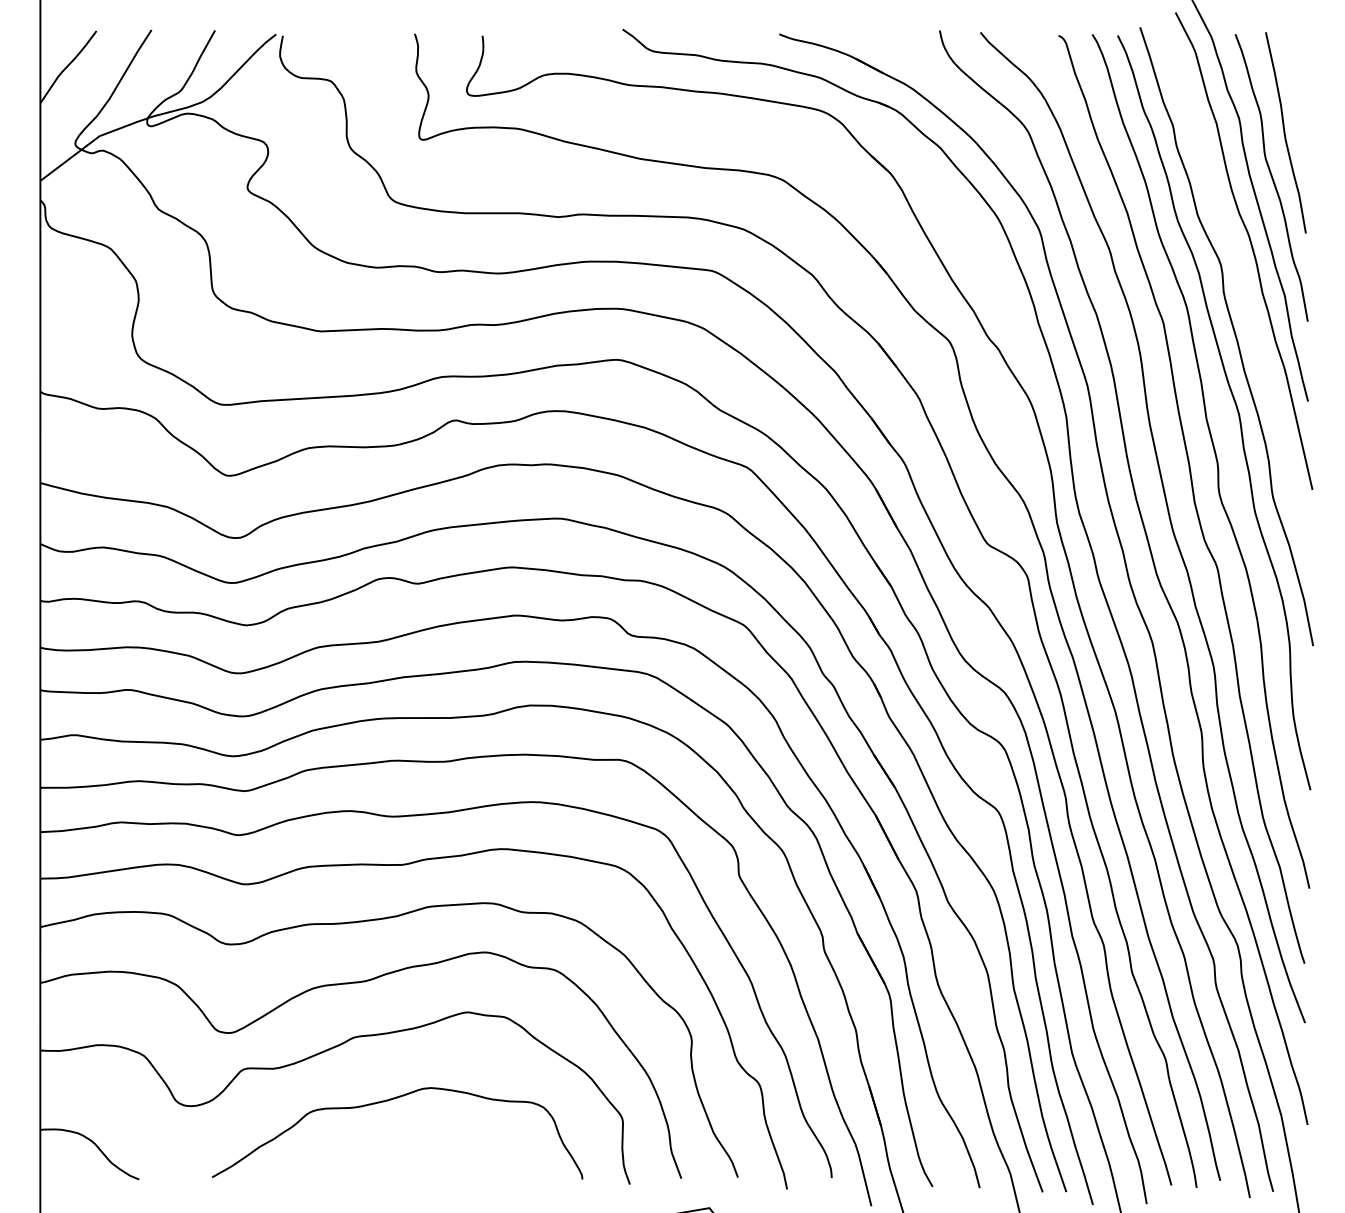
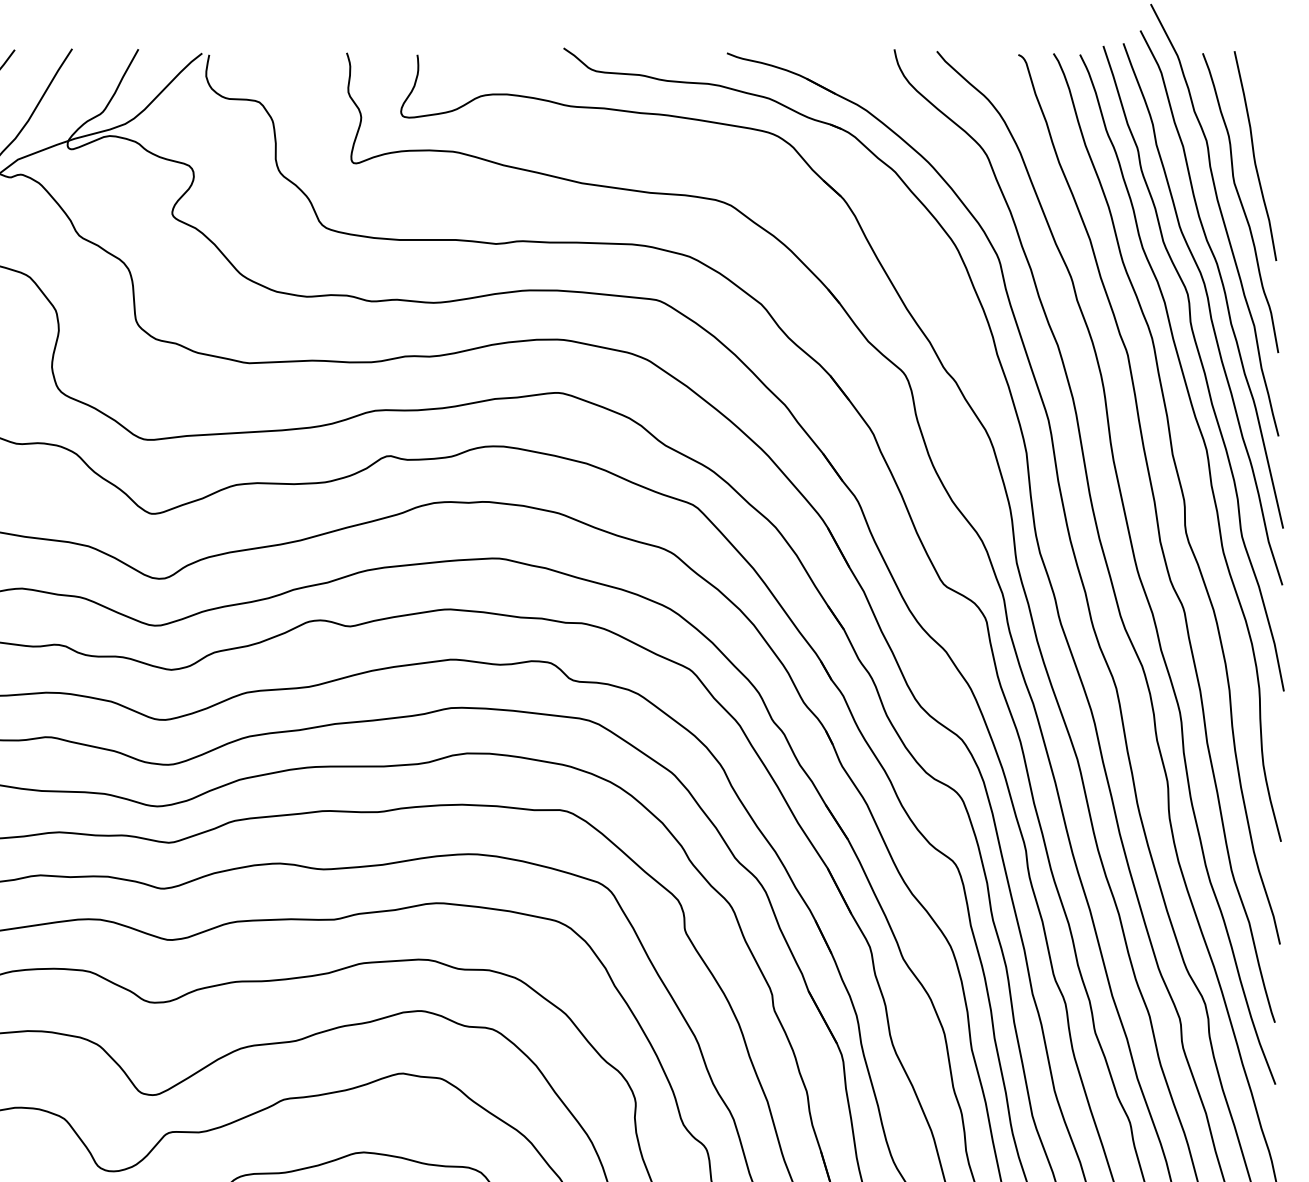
curve: (1241, 283) -> (1209, 313), added

